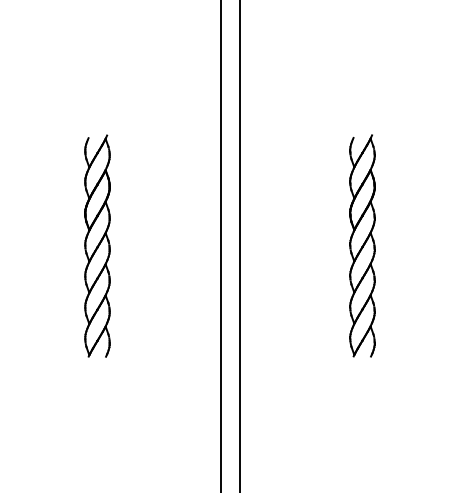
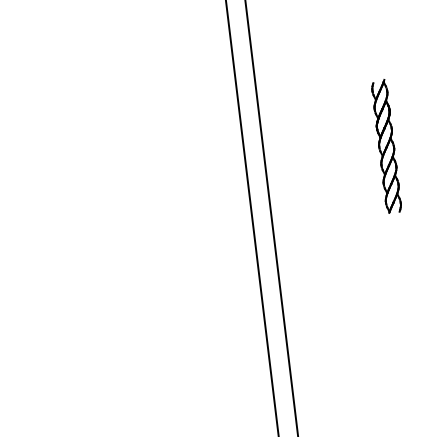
part: (97, 245) -> (123, 177), removed
part: (362, 245) -> (386, 146), size x0.6

